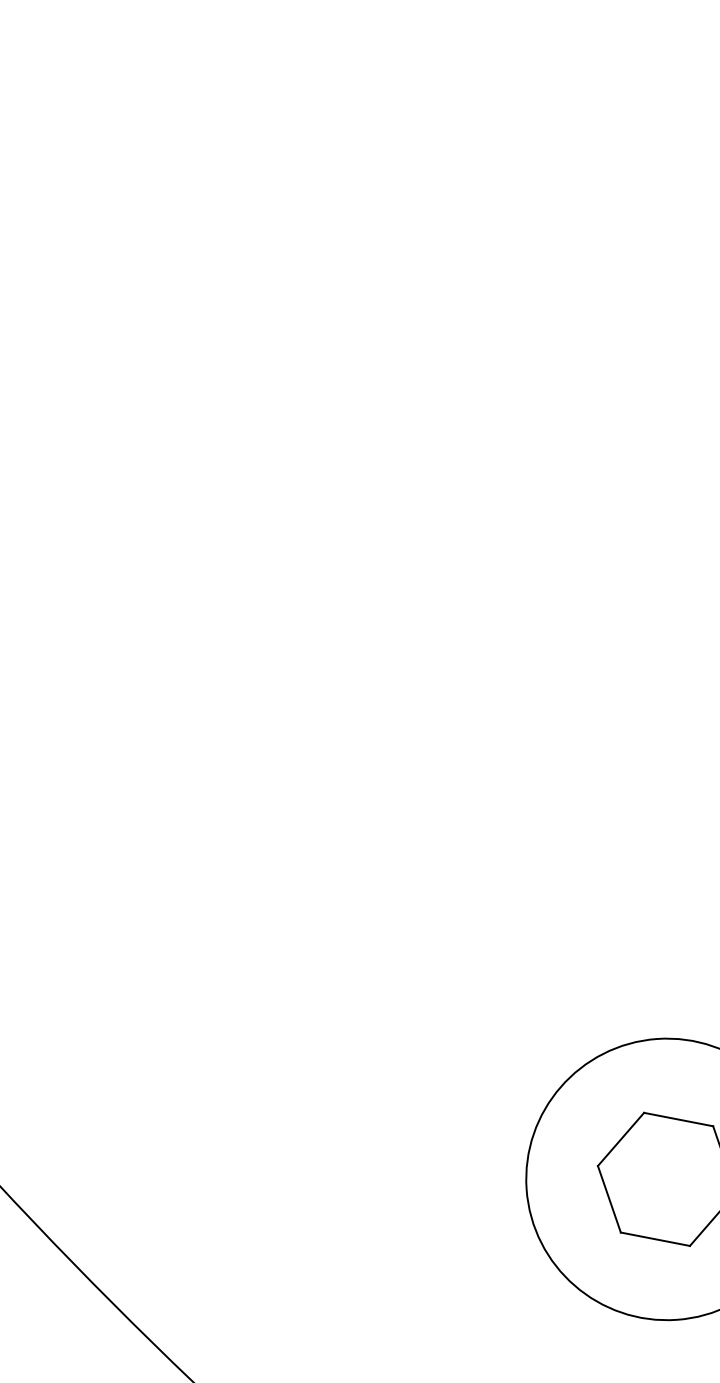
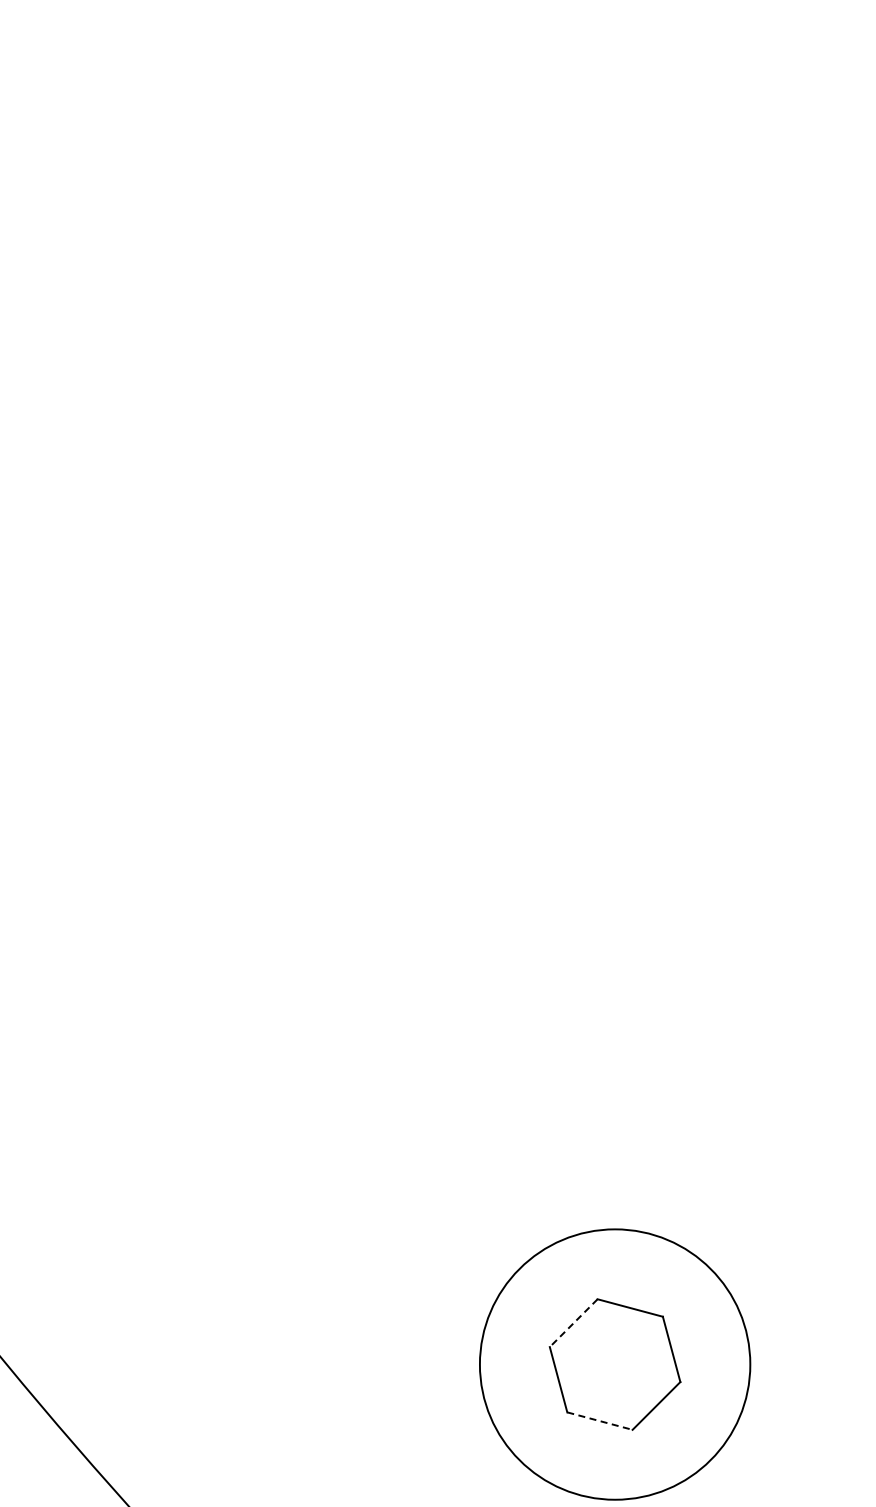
line: (620, 1139) -> (573, 1323), solid -> dashed
line: (654, 1239) -> (599, 1421), solid -> dashed

